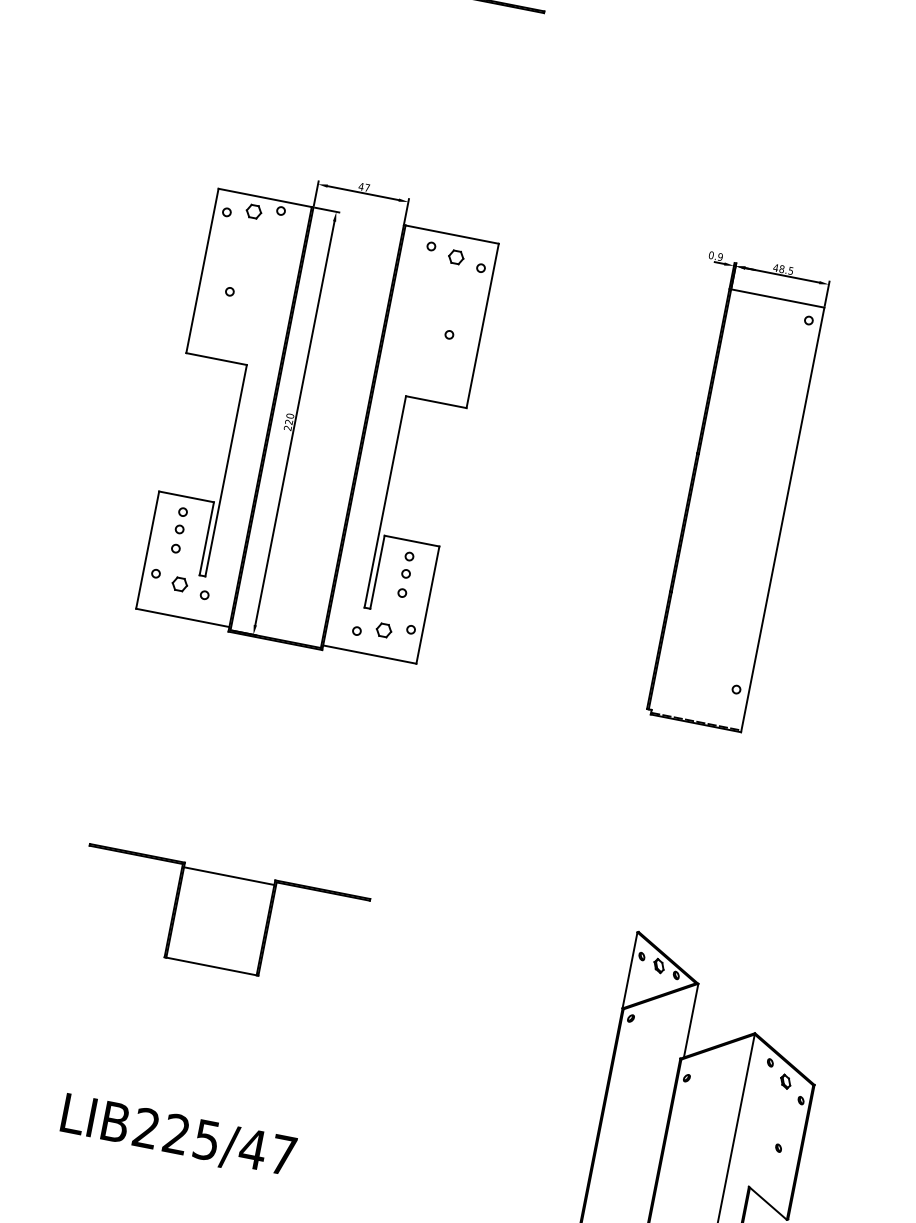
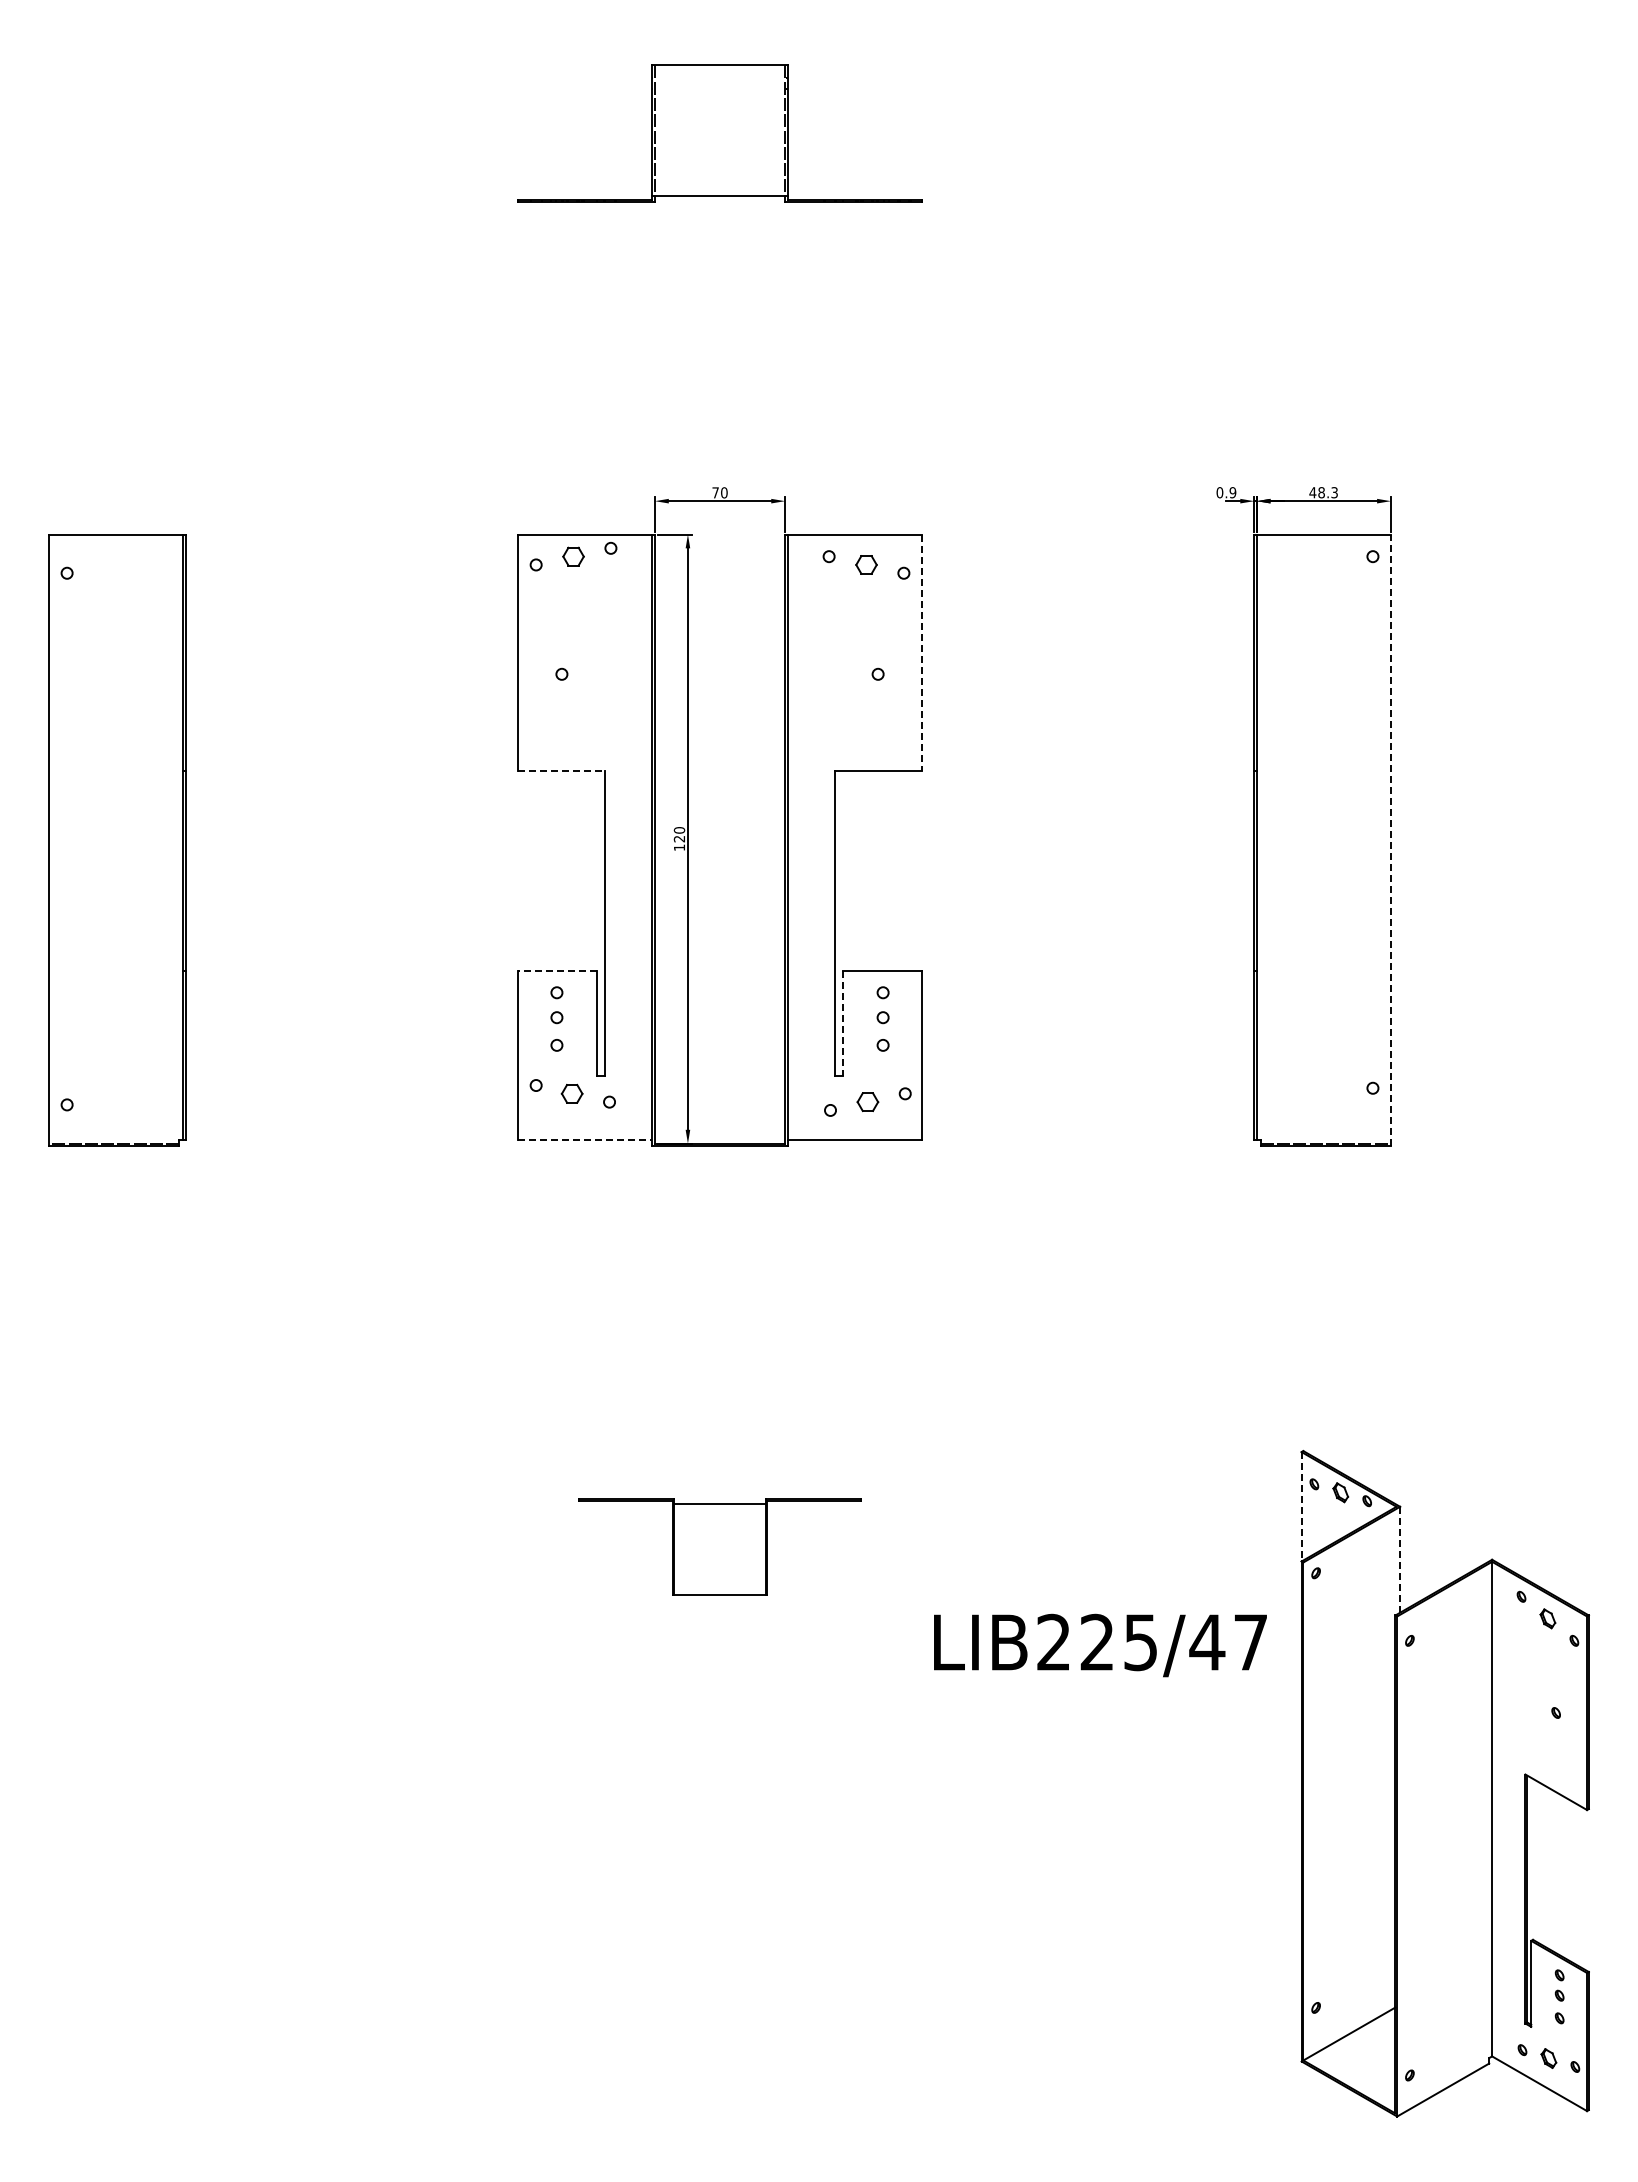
text: (364, 187) -> (719, 492), 47 -> 70
text: (790, 270) -> (1334, 492), 48.5 -> 48.3
line: (482, 326) -> (921, 653), solid -> dashed
line: (216, 359) -> (561, 771), solid -> dashed
text: (287, 427) -> (678, 847), 220 -> 120
line: (186, 496) -> (557, 970), solid -> dashed
line: (782, 520) -> (1390, 840), solid -> dashed
line: (377, 572) -> (842, 1023), solid -> dashed
line: (182, 617) -> (585, 1139), solid -> dashed
part: (220, 918) -> (719, 1546), size x0.7
line: (629, 970) -> (1301, 1506), solid -> dashed
line: (691, 1020) -> (1400, 1559), solid -> dashed
text: (178, 1136) -> (1100, 1645), moved

